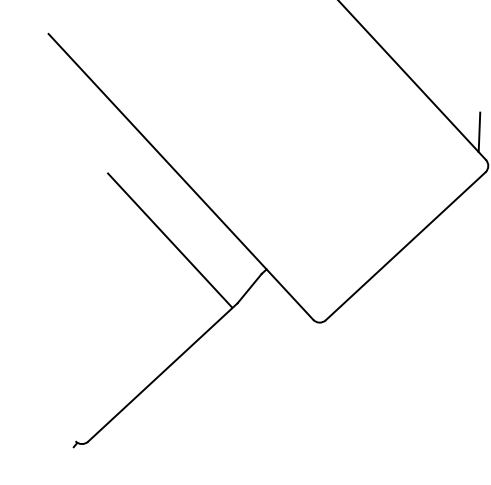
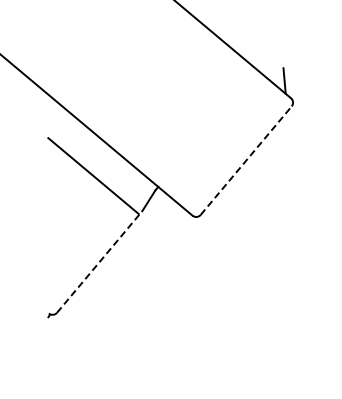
line: (406, 246) -> (246, 160), solid -> dashed
line: (164, 371) -> (100, 261), solid -> dashed

